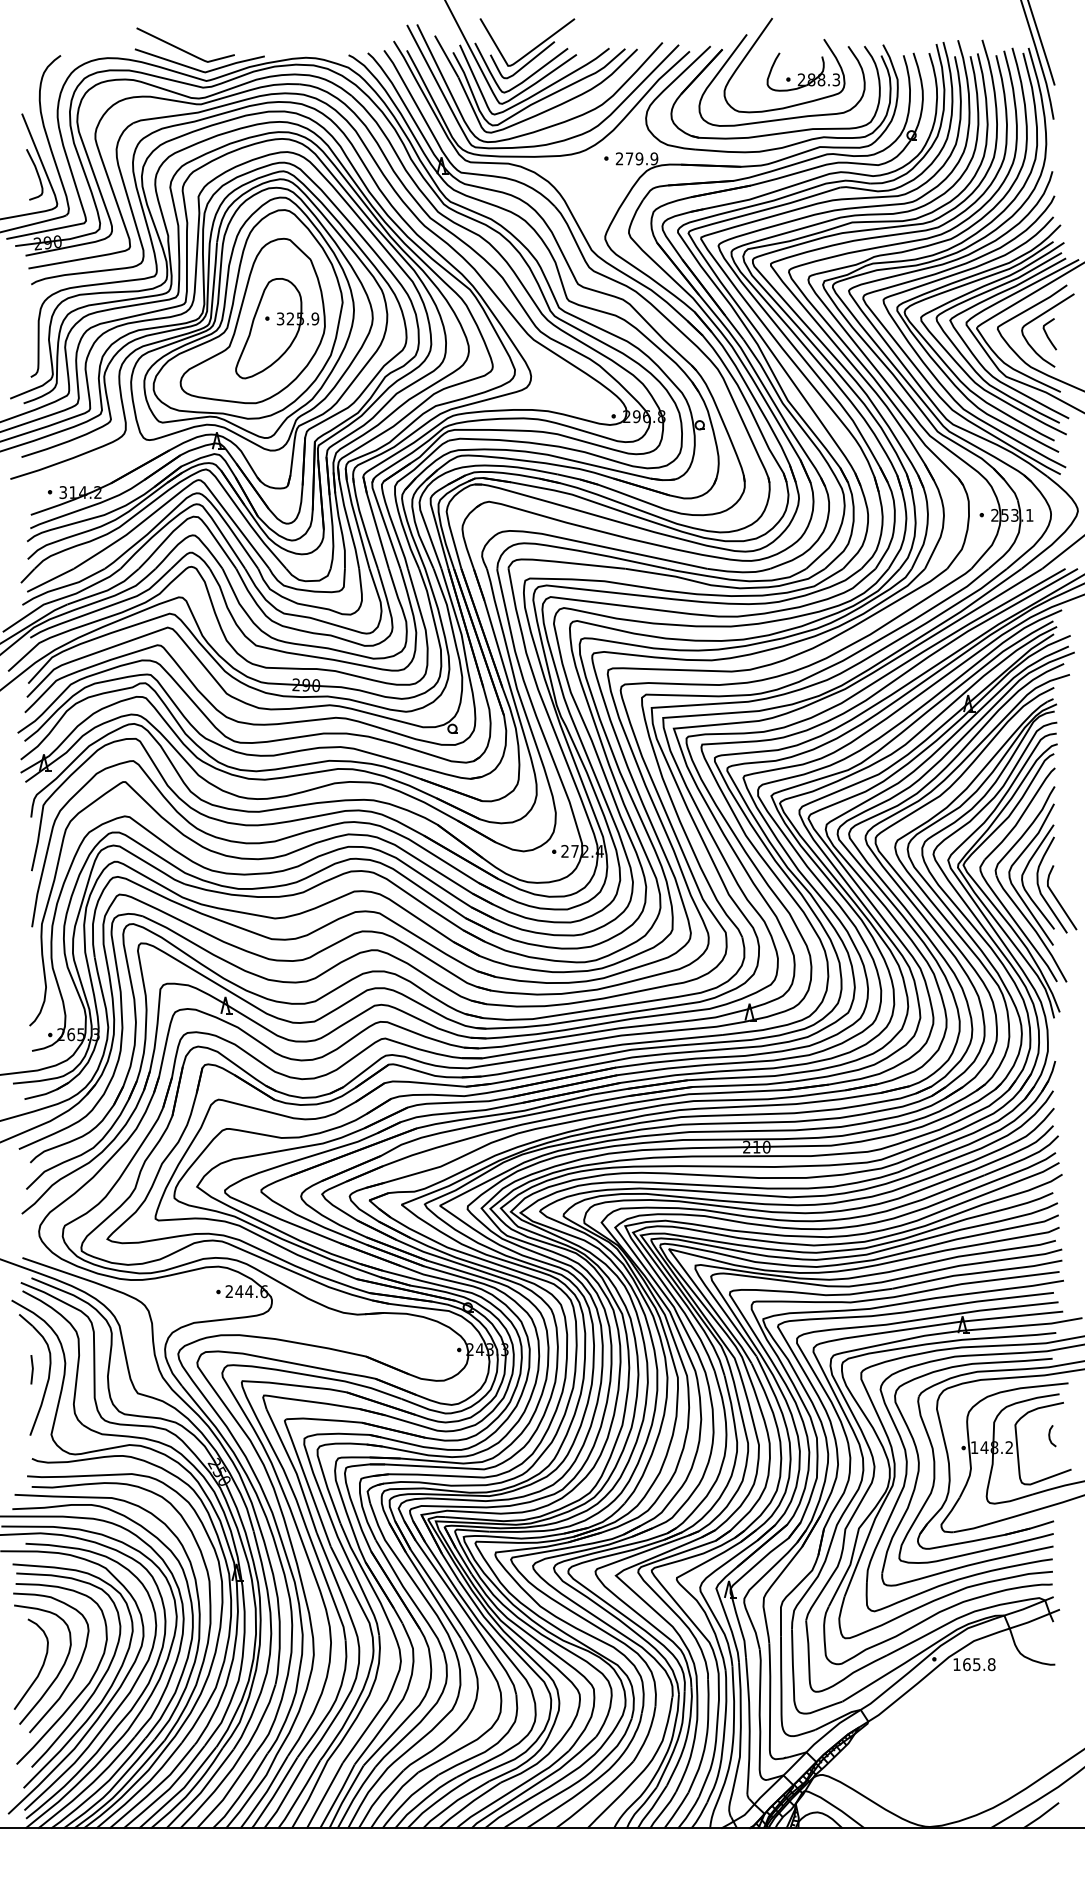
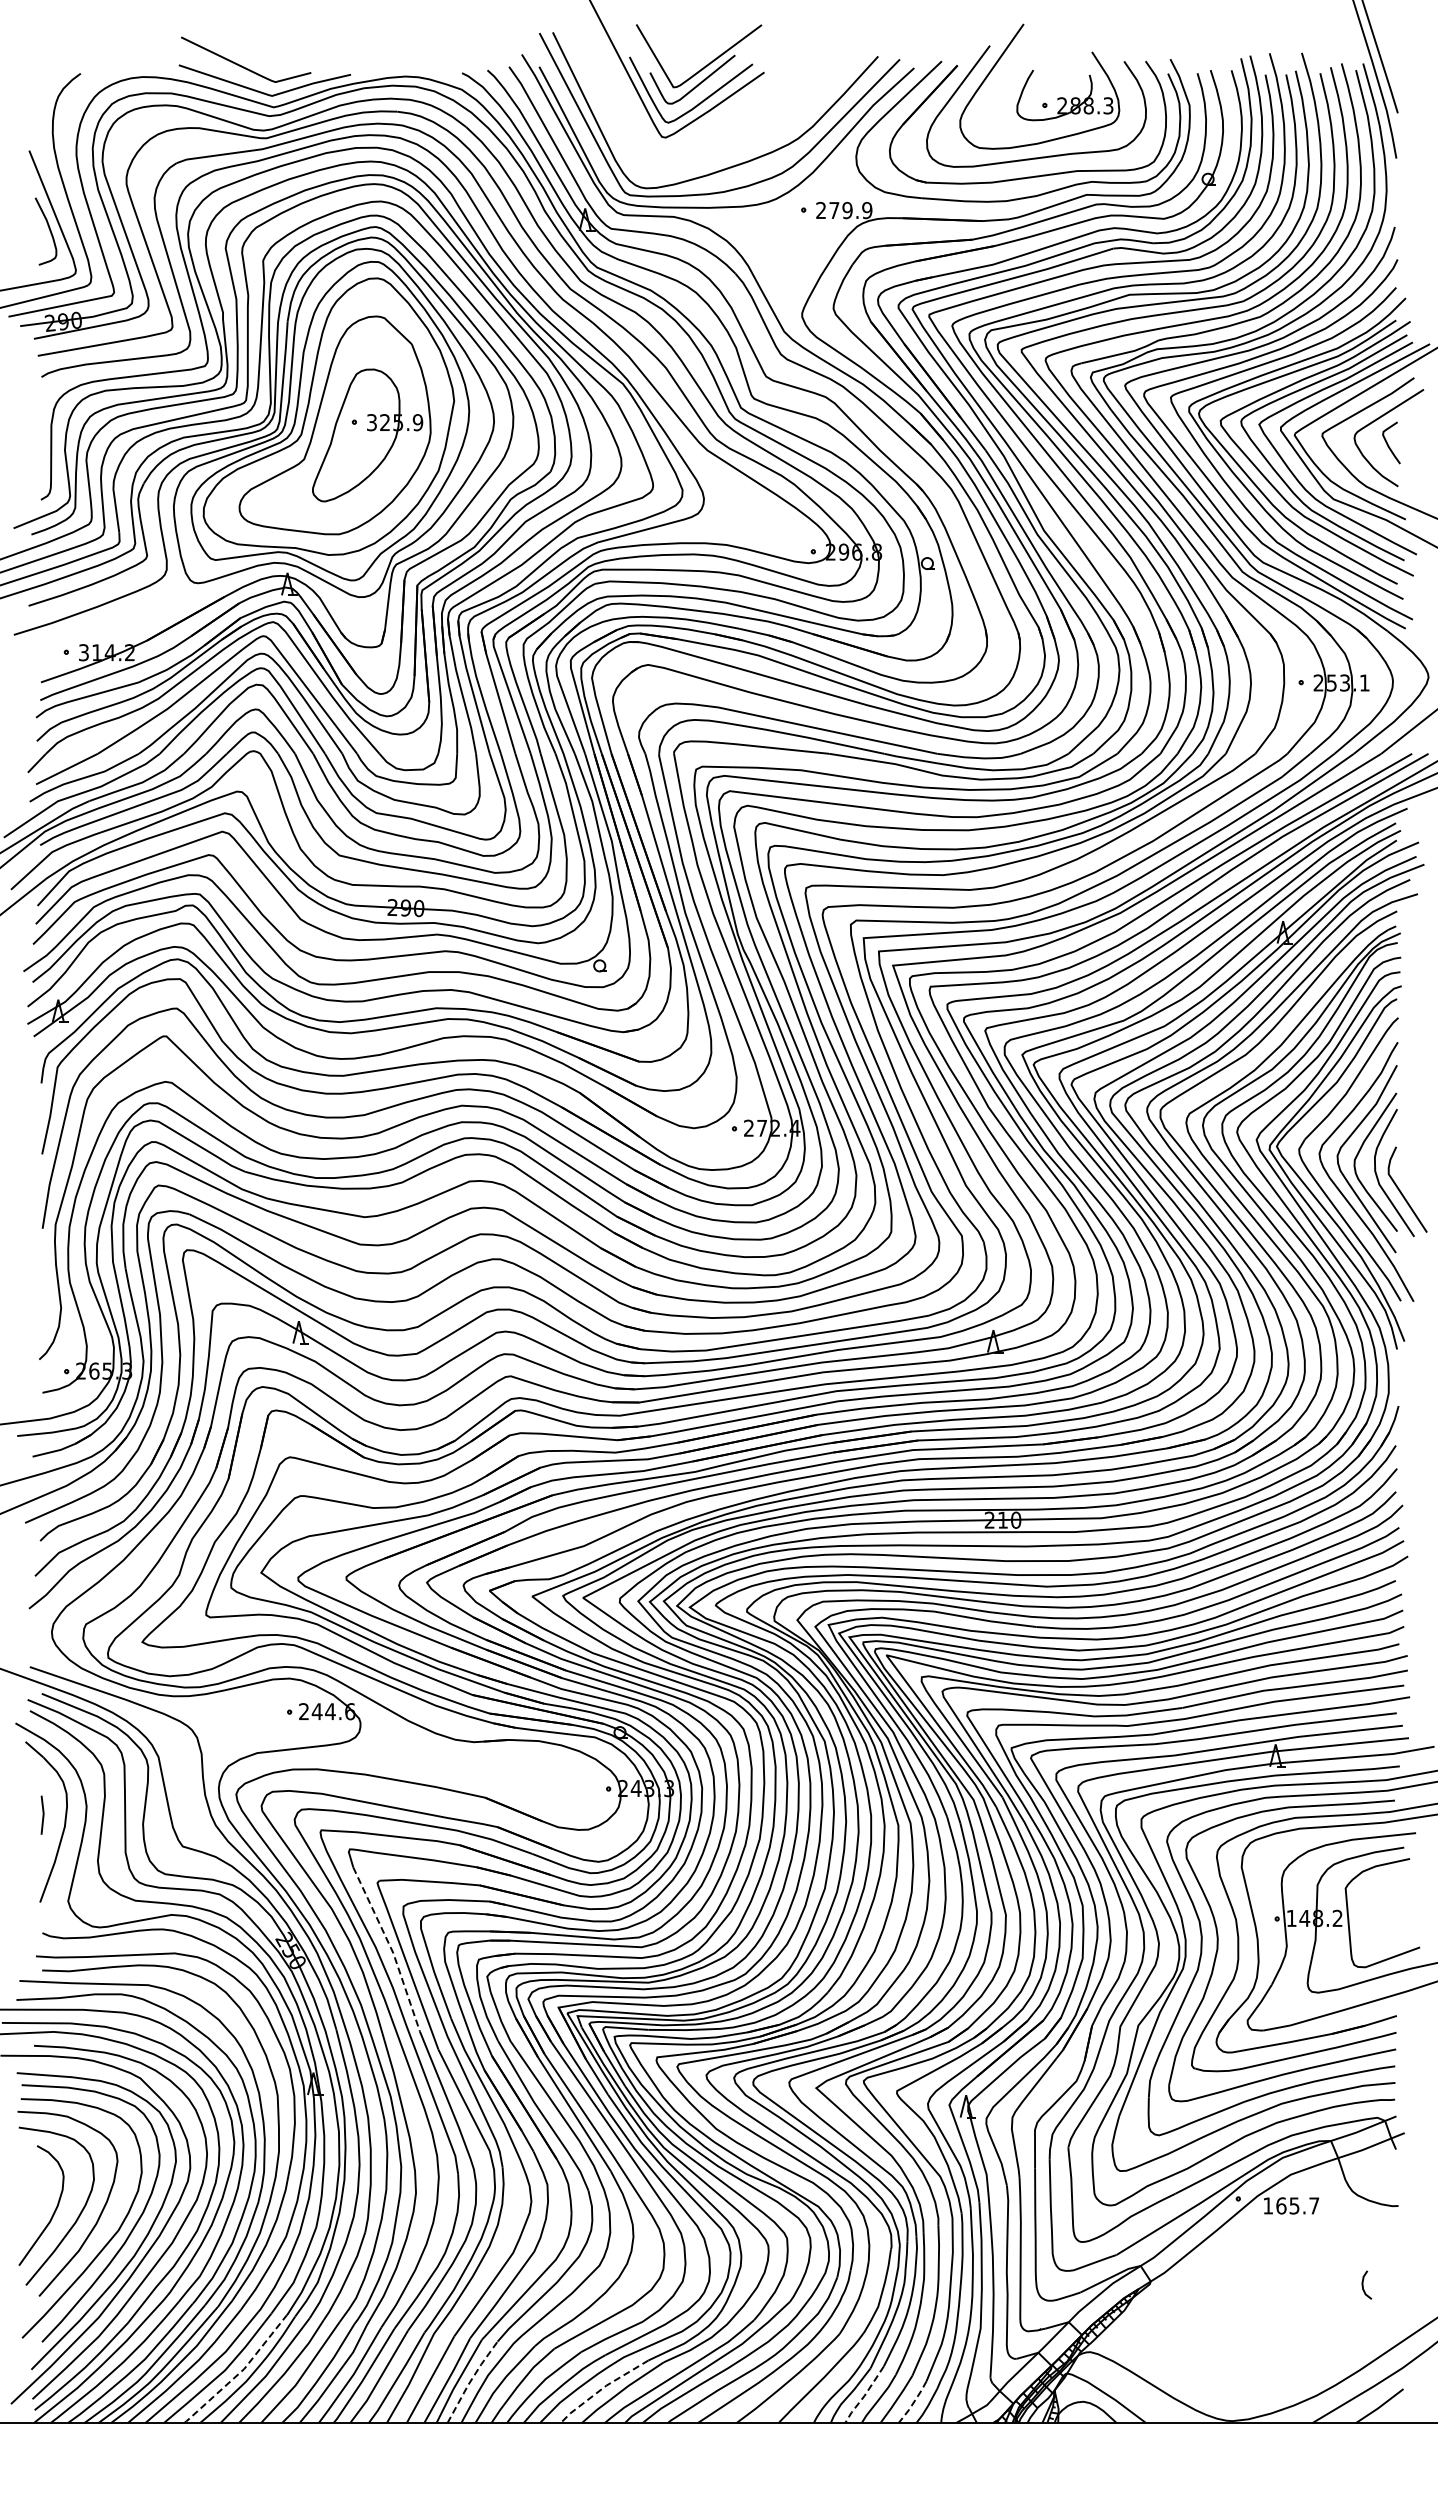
part: (539, 90) -> (715, 120), removed
curve: (1049, 1435) -> (1363, 2284), moved
line: (295, 1470) -> (391, 1948), solid -> dashed
text: (991, 1664) -> (1314, 2205), 165.8 -> 165.7
line: (180, 1790) -> (239, 2372), solid -> dashed
line: (354, 1796) -> (470, 2380), solid -> dashed
line: (453, 1803) -> (601, 2389), solid -> dashed
line: (652, 1808) -> (864, 2396), solid -> dashed
line: (689, 1813) -> (913, 2403), solid -> dashed

